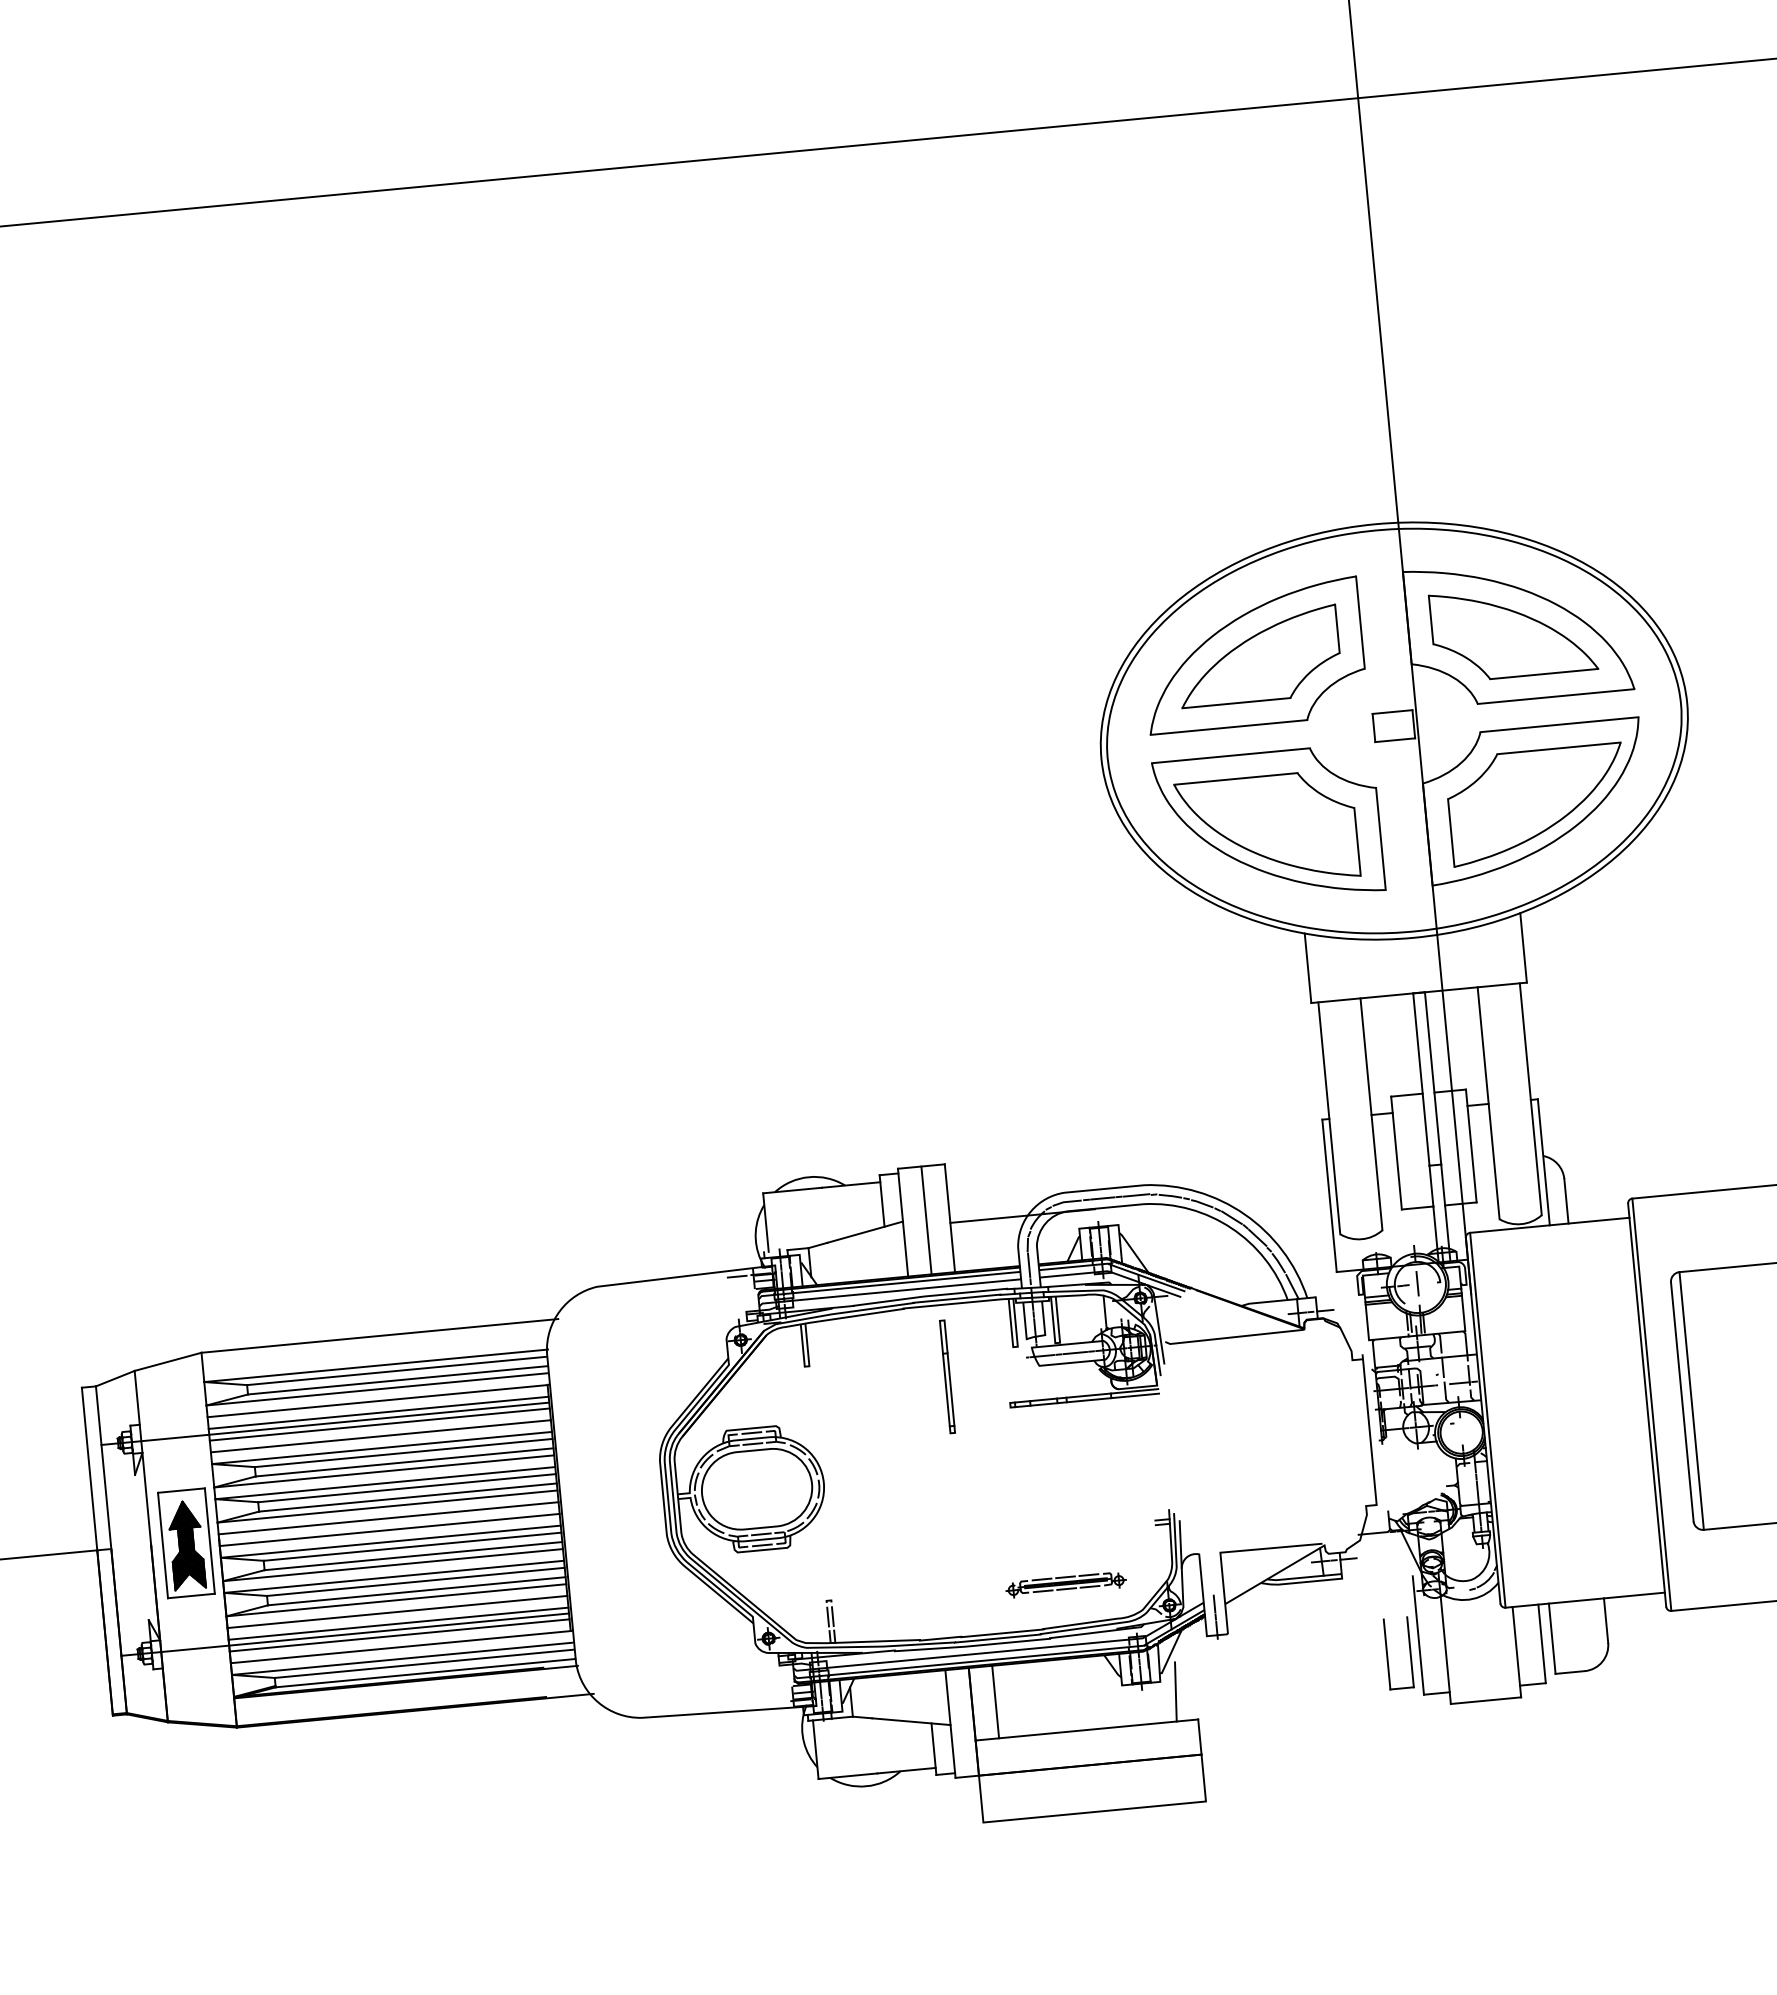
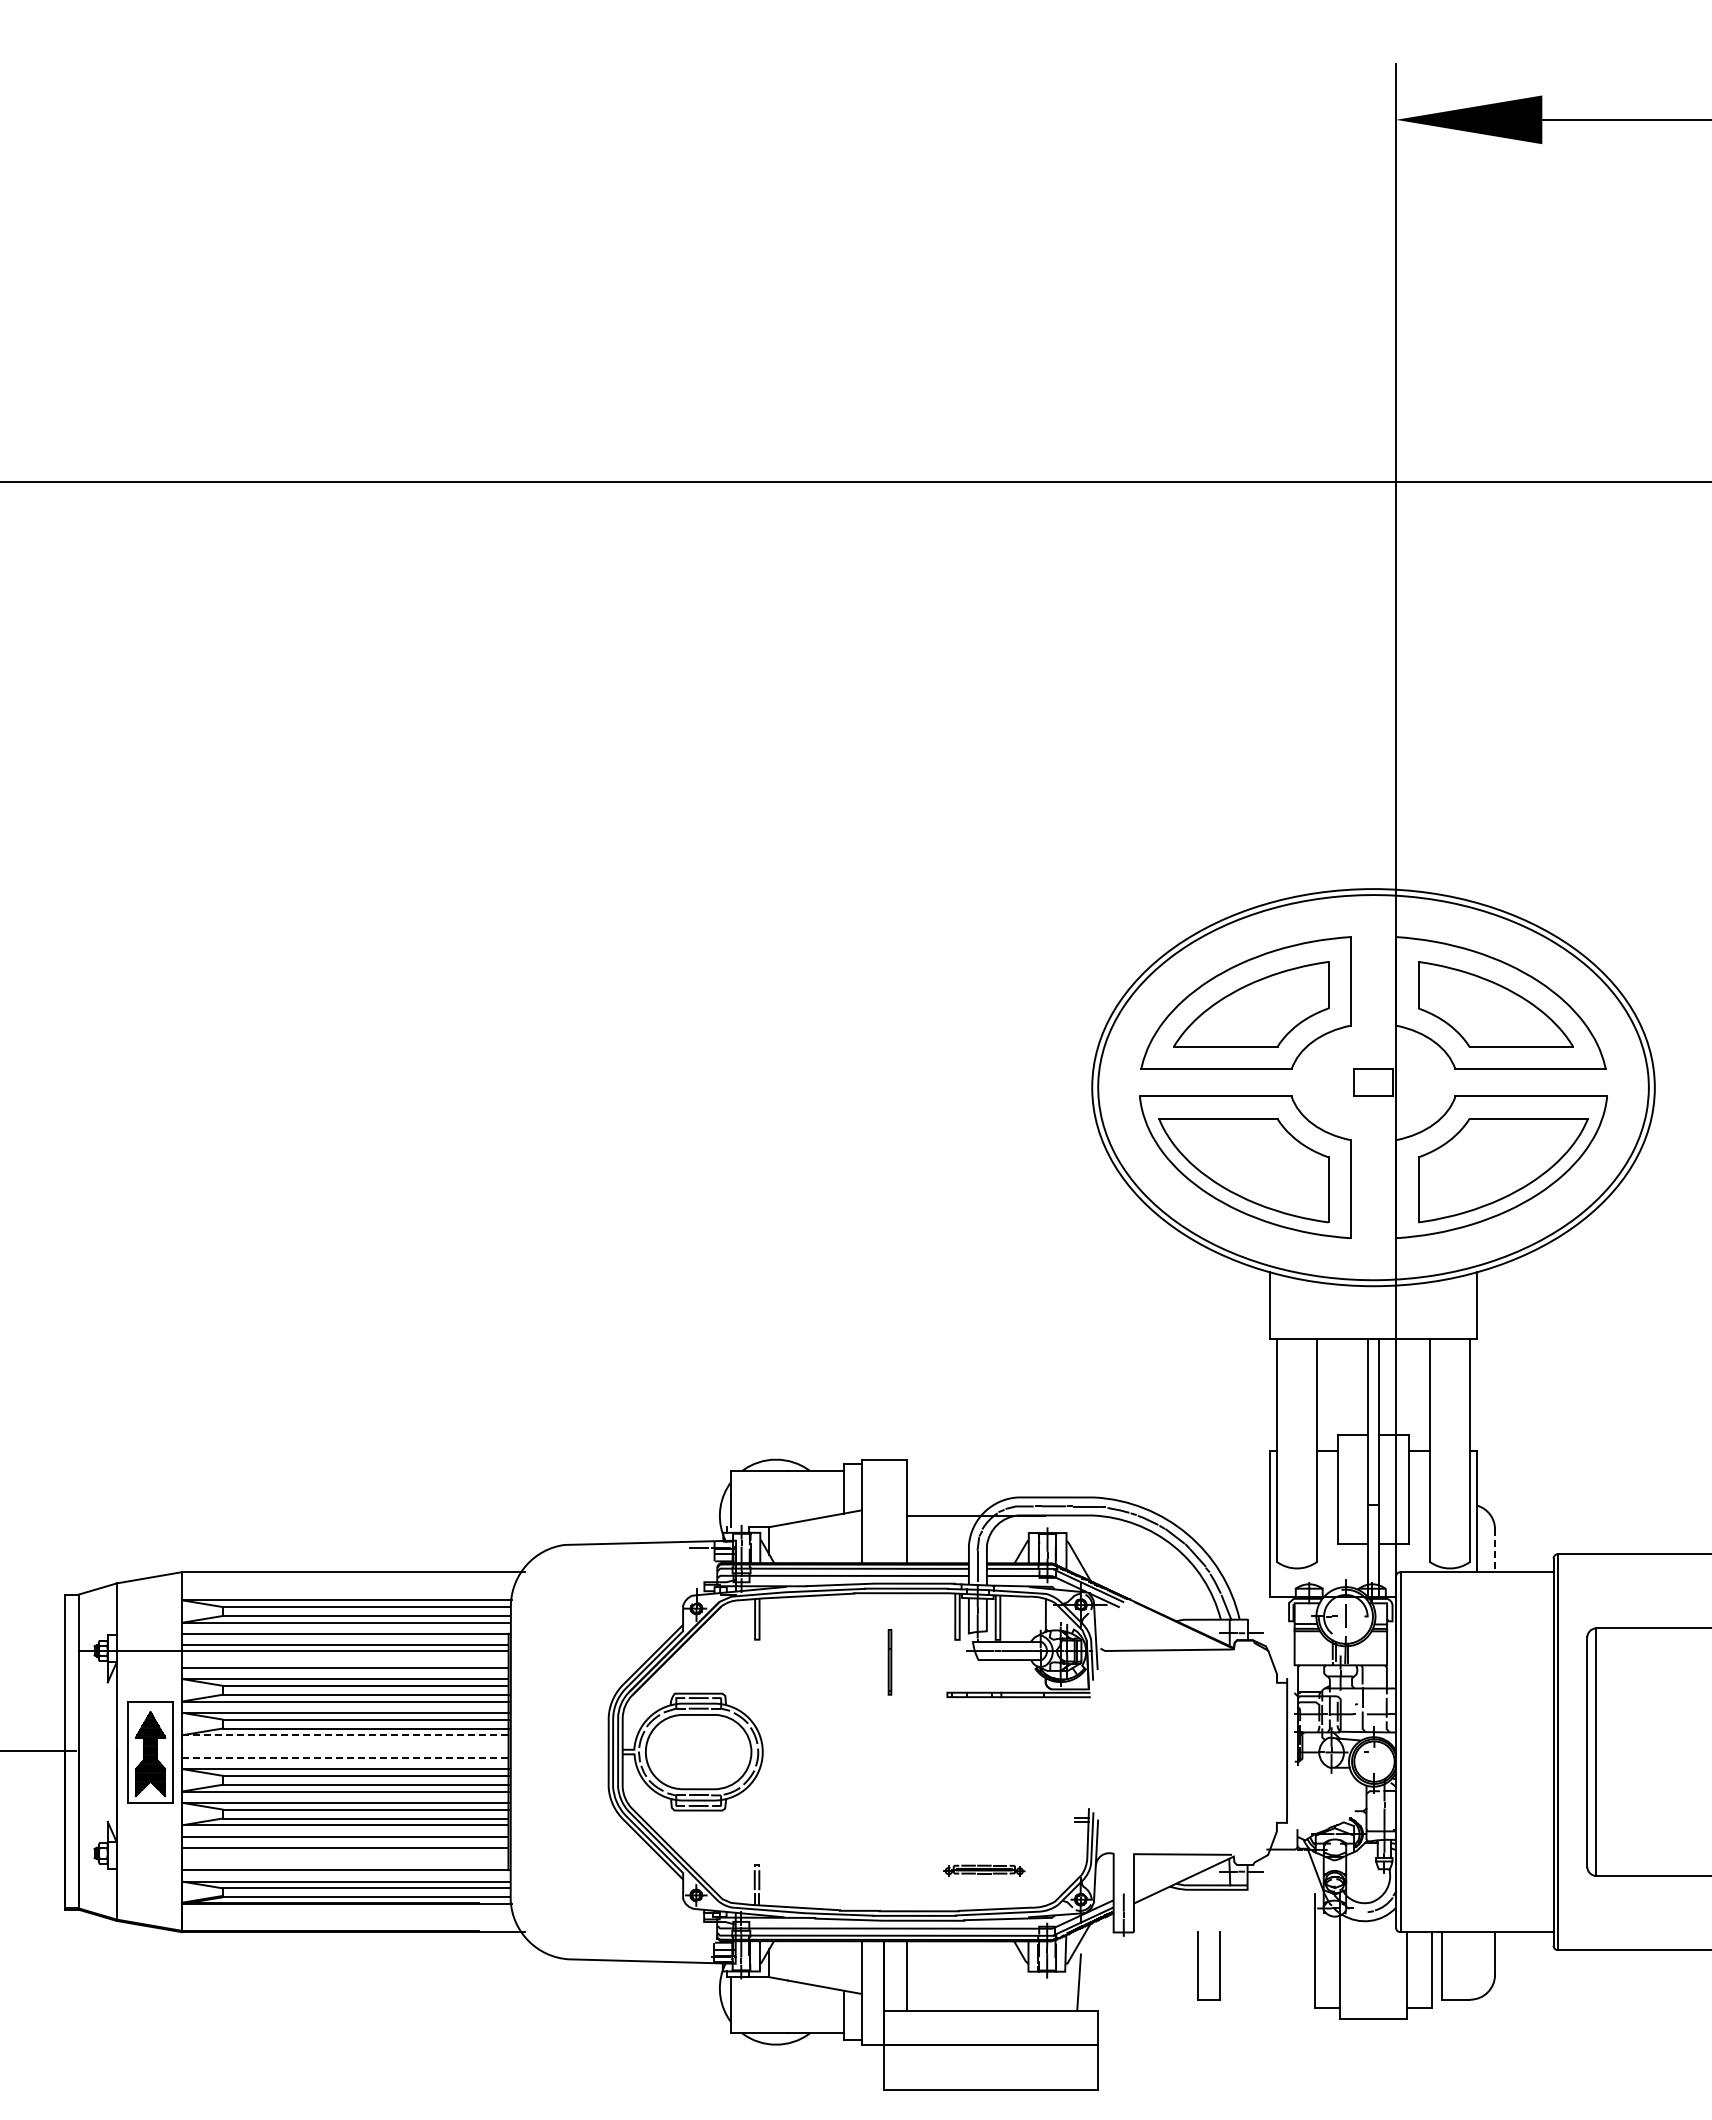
line: (1566, 1201) -> (1495, 1551), solid -> dashed
line: (926, 1220) -> (884, 1511), removed
part: (946, 1377) -> (889, 1662), size x0.6
line: (379, 1424) -> (345, 1656), removed
line: (387, 1506) -> (345, 1735), solid -> dashed
line: (388, 1518) -> (345, 1746), removed
line: (389, 1529) -> (345, 1757), solid -> dashed
part: (1066, 1584) -> (984, 1870), size x0.7
line: (345, 1634) -> (293, 1853), removed
line: (399, 1635) -> (345, 1859), removed
part: (1388, 1653) -> (1198, 1965), moved

